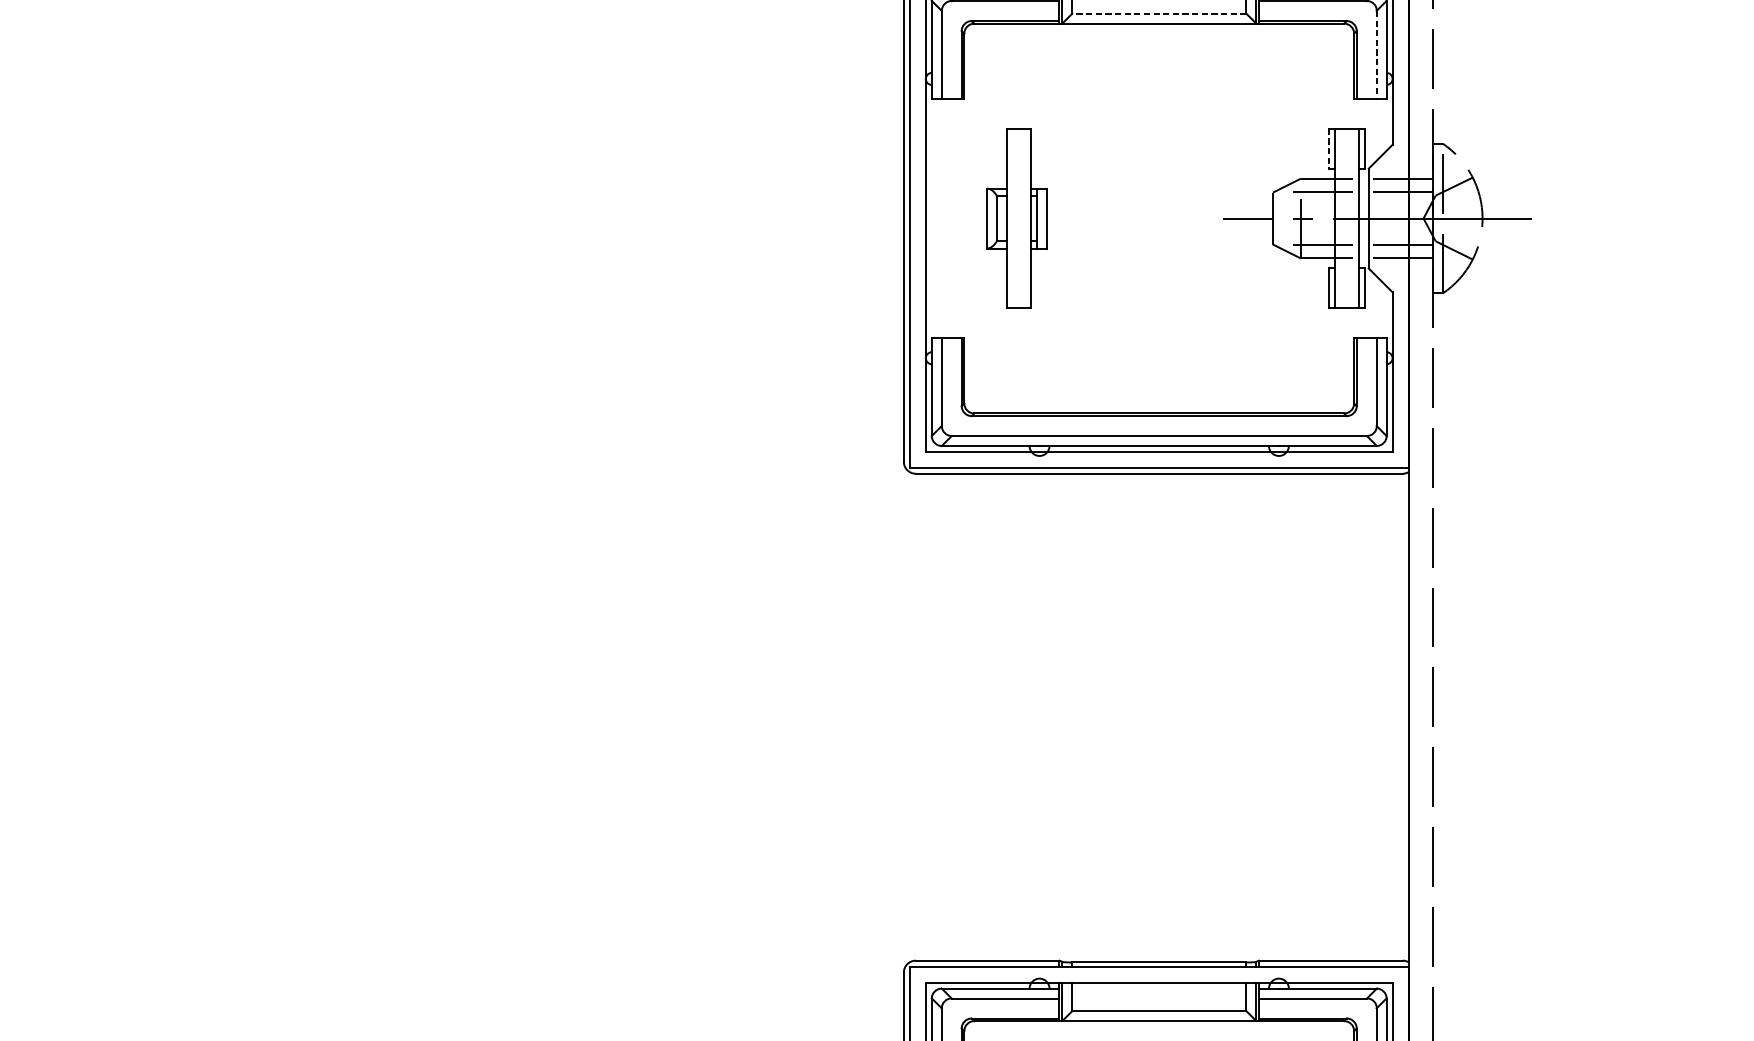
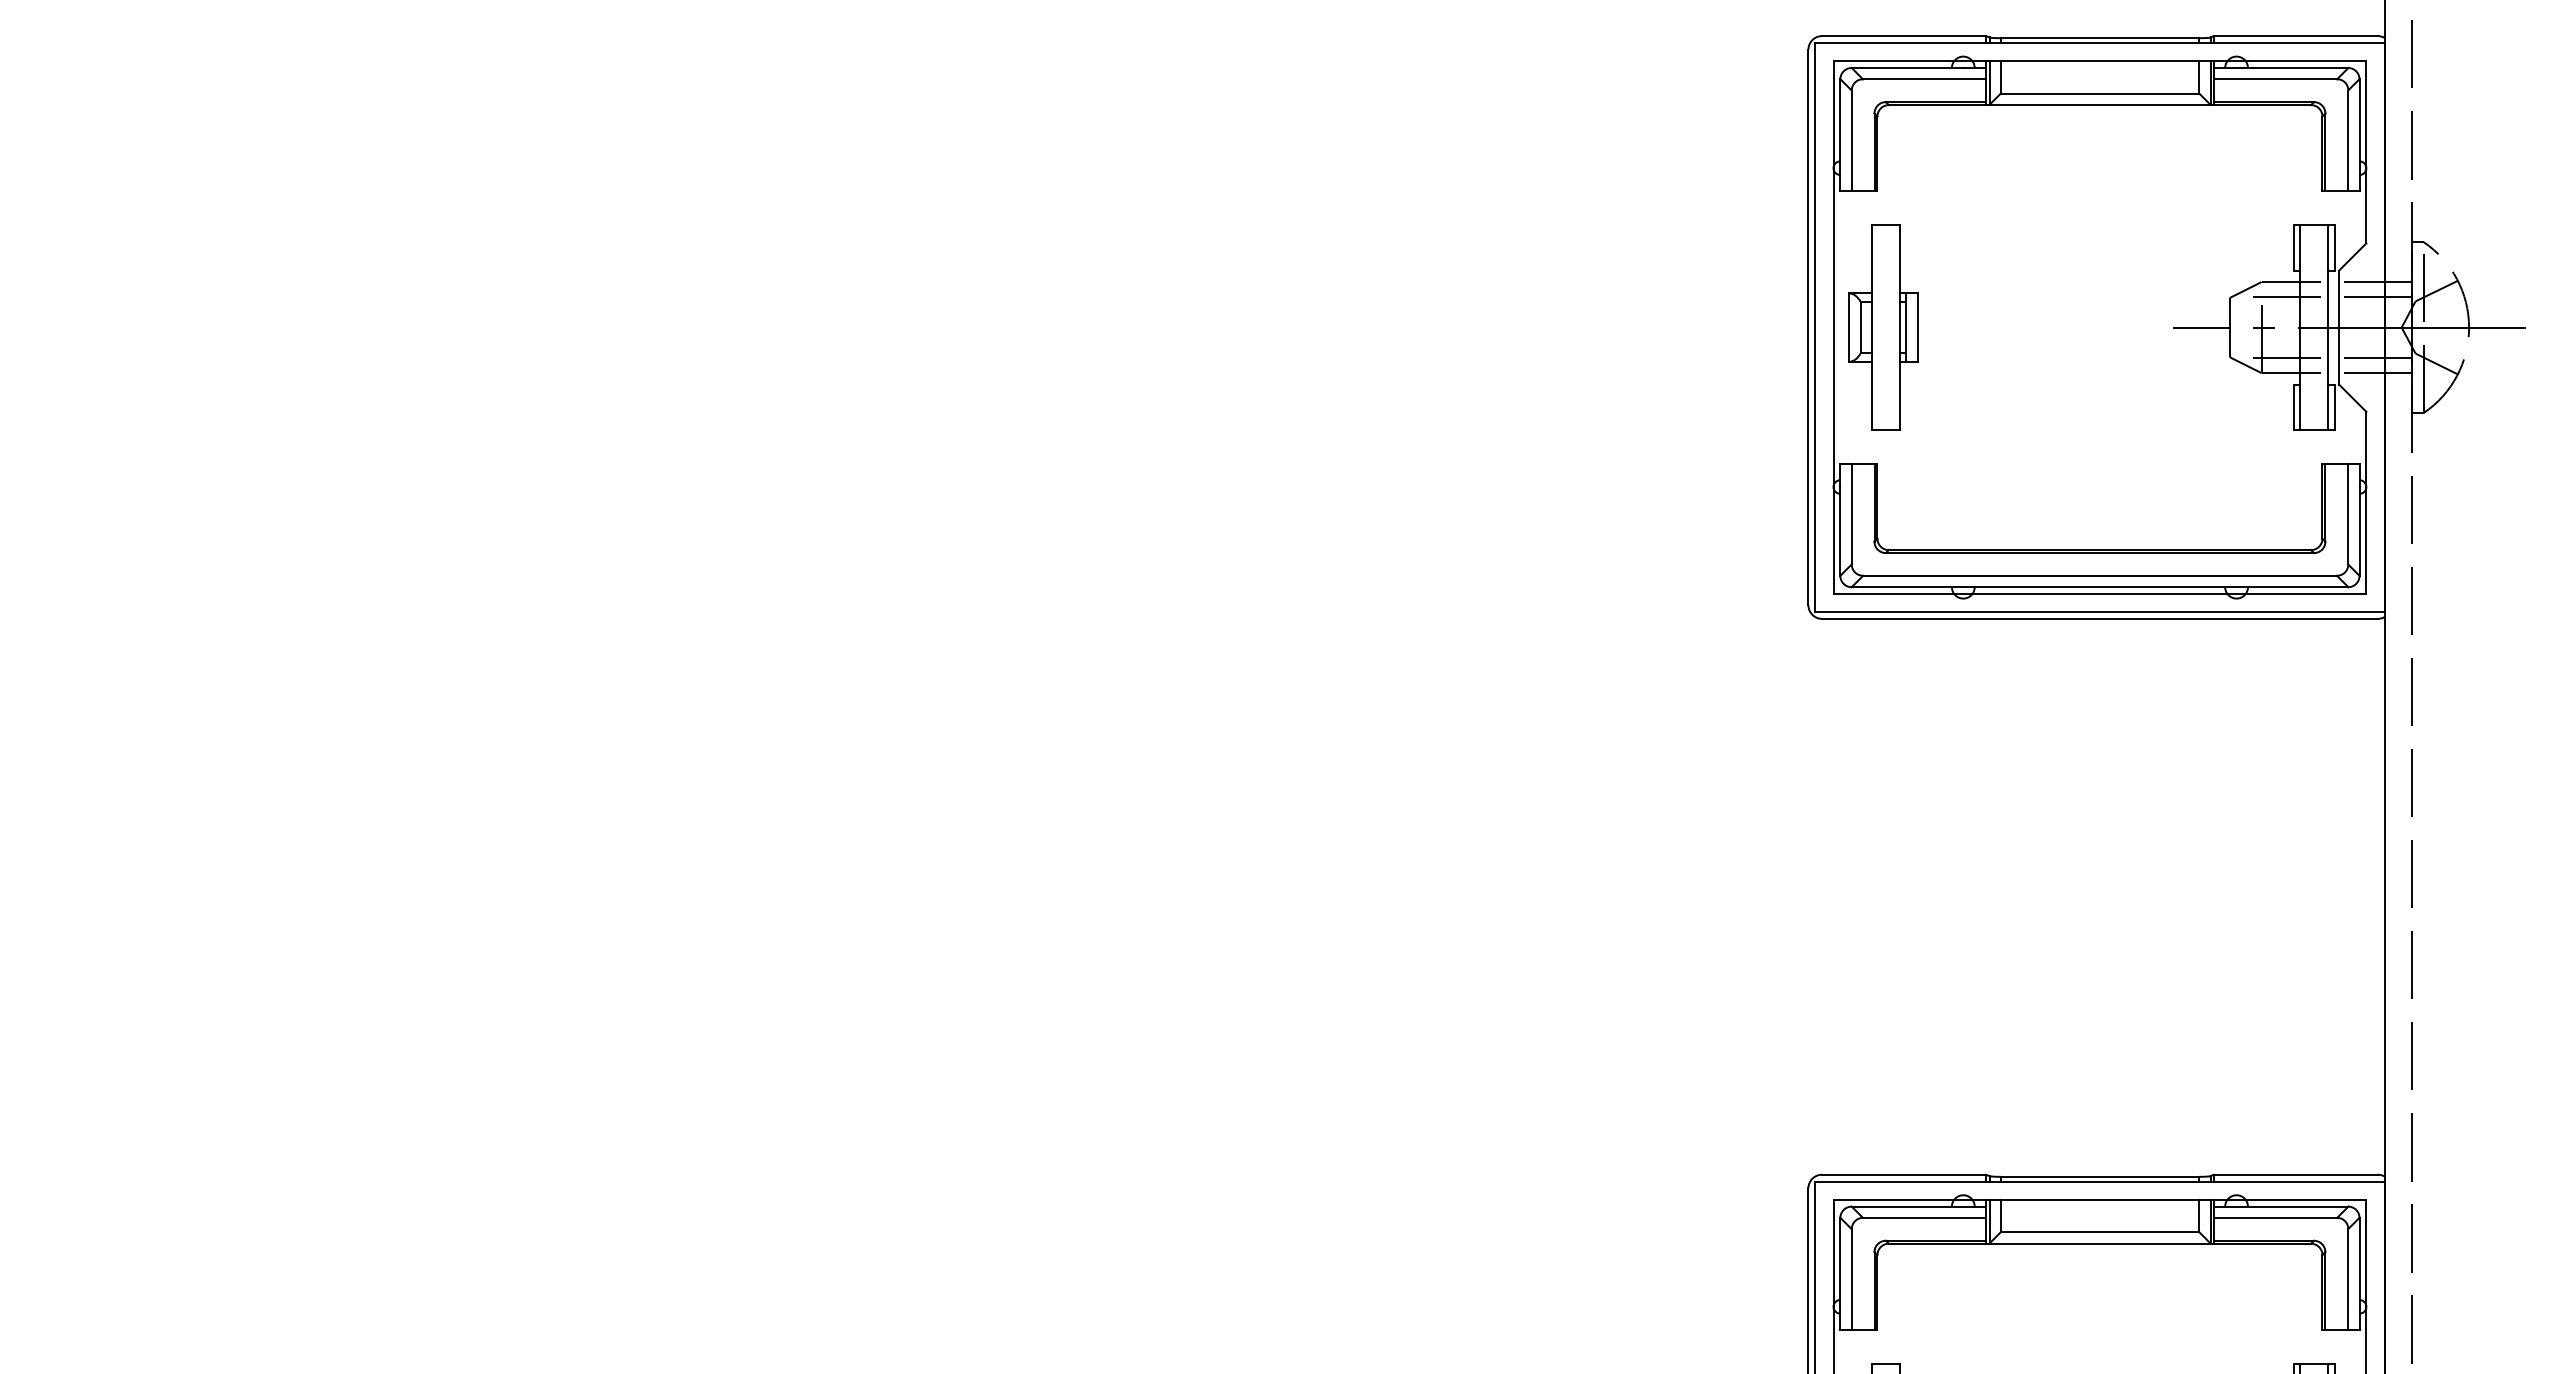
line: (1158, 13) -> (2099, 93), dashed -> solid
line: (1376, 55) -> (2348, 141), dashed -> solid
line: (1328, 148) -> (2293, 247), dashed -> solid
part: (1016, 218) -> (1883, 327), moved

